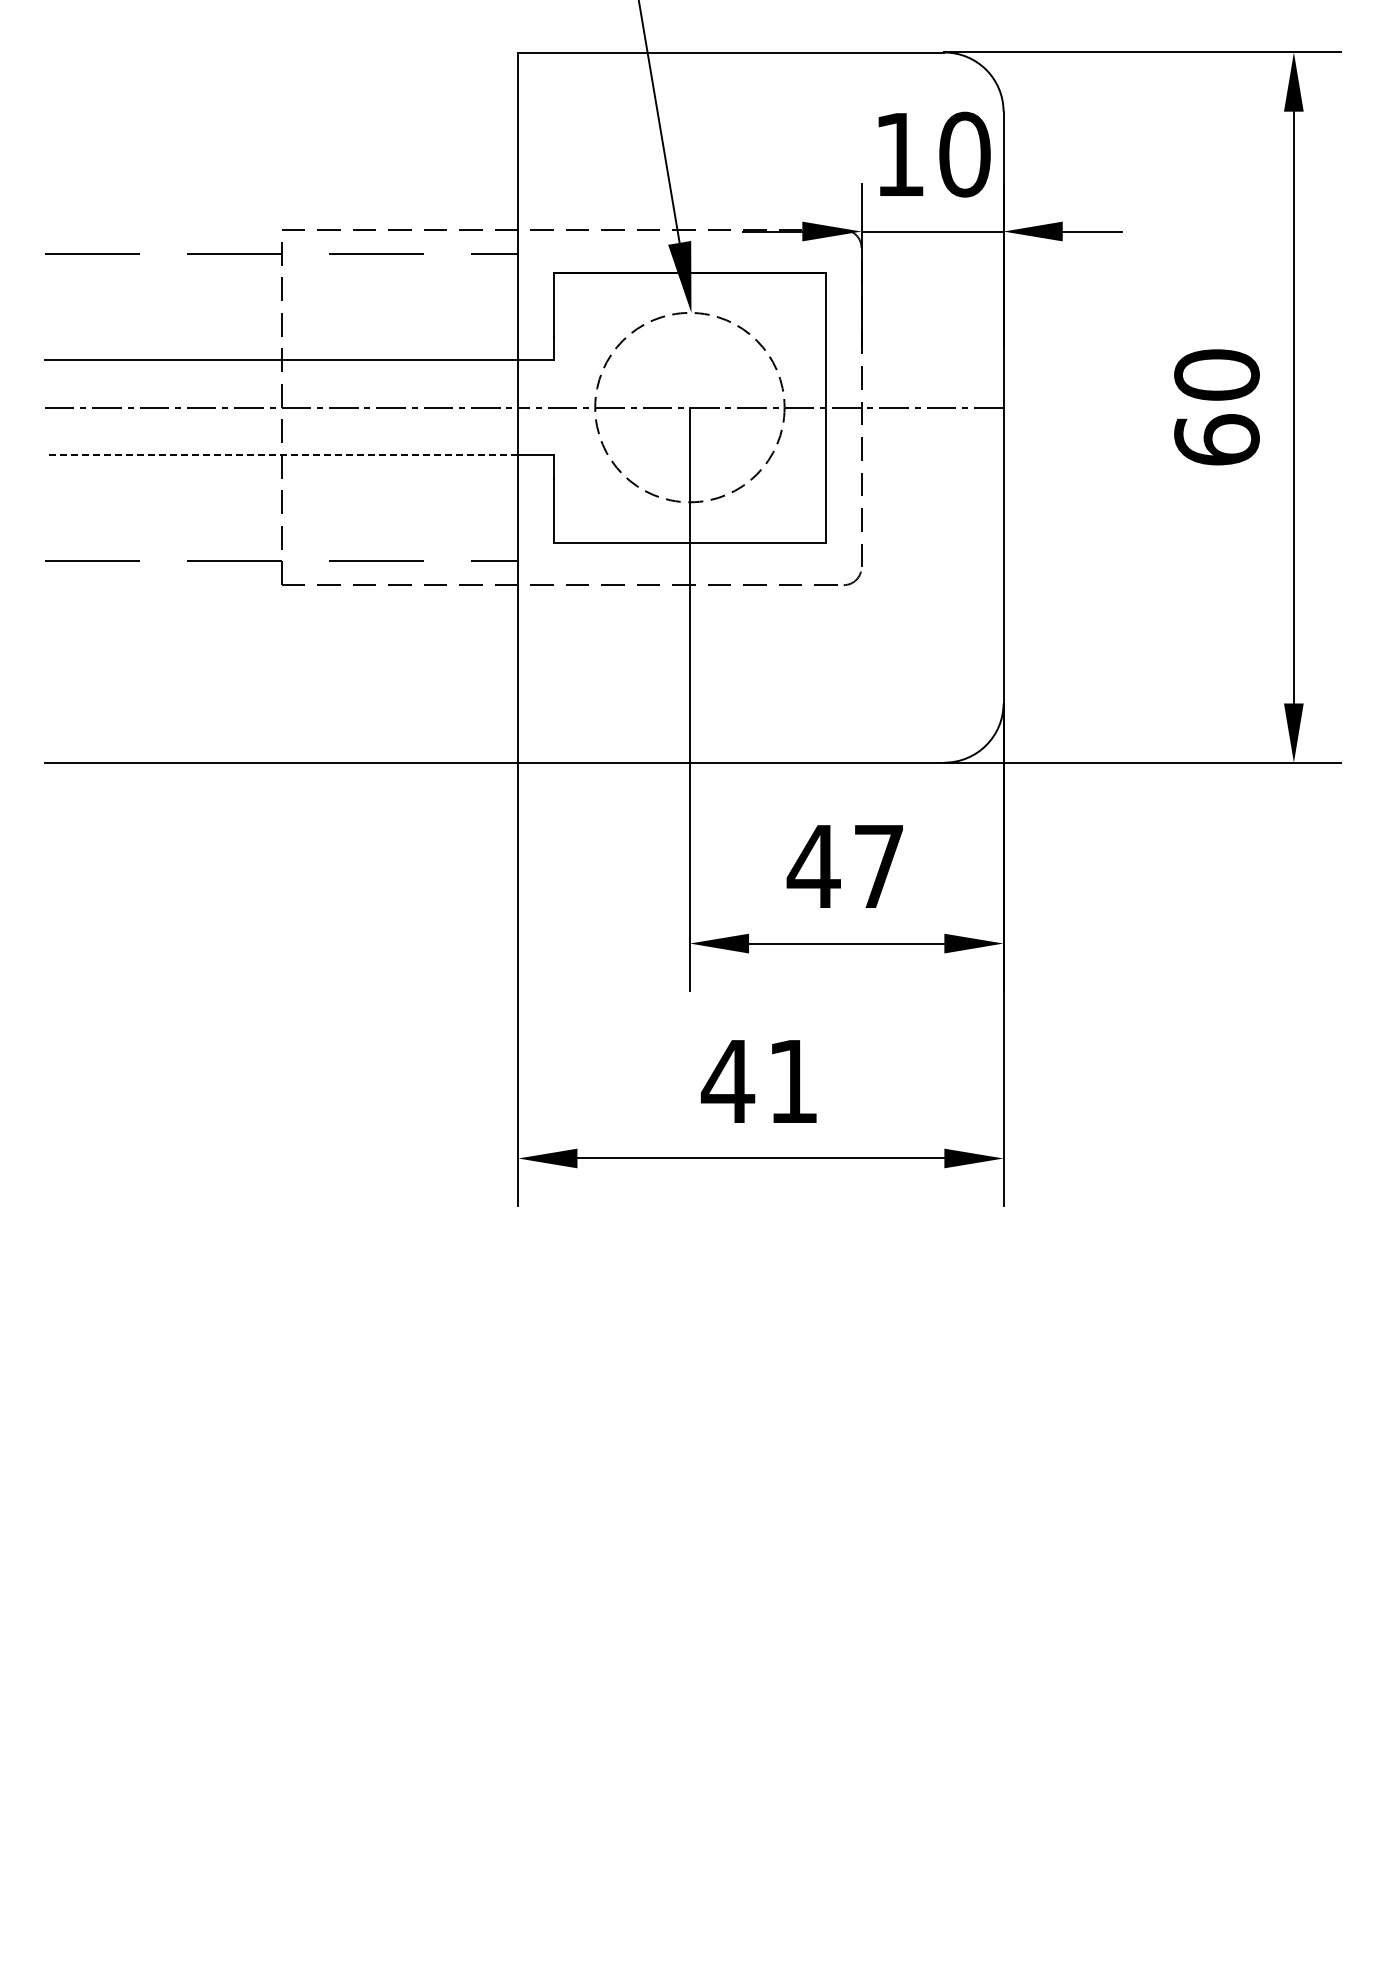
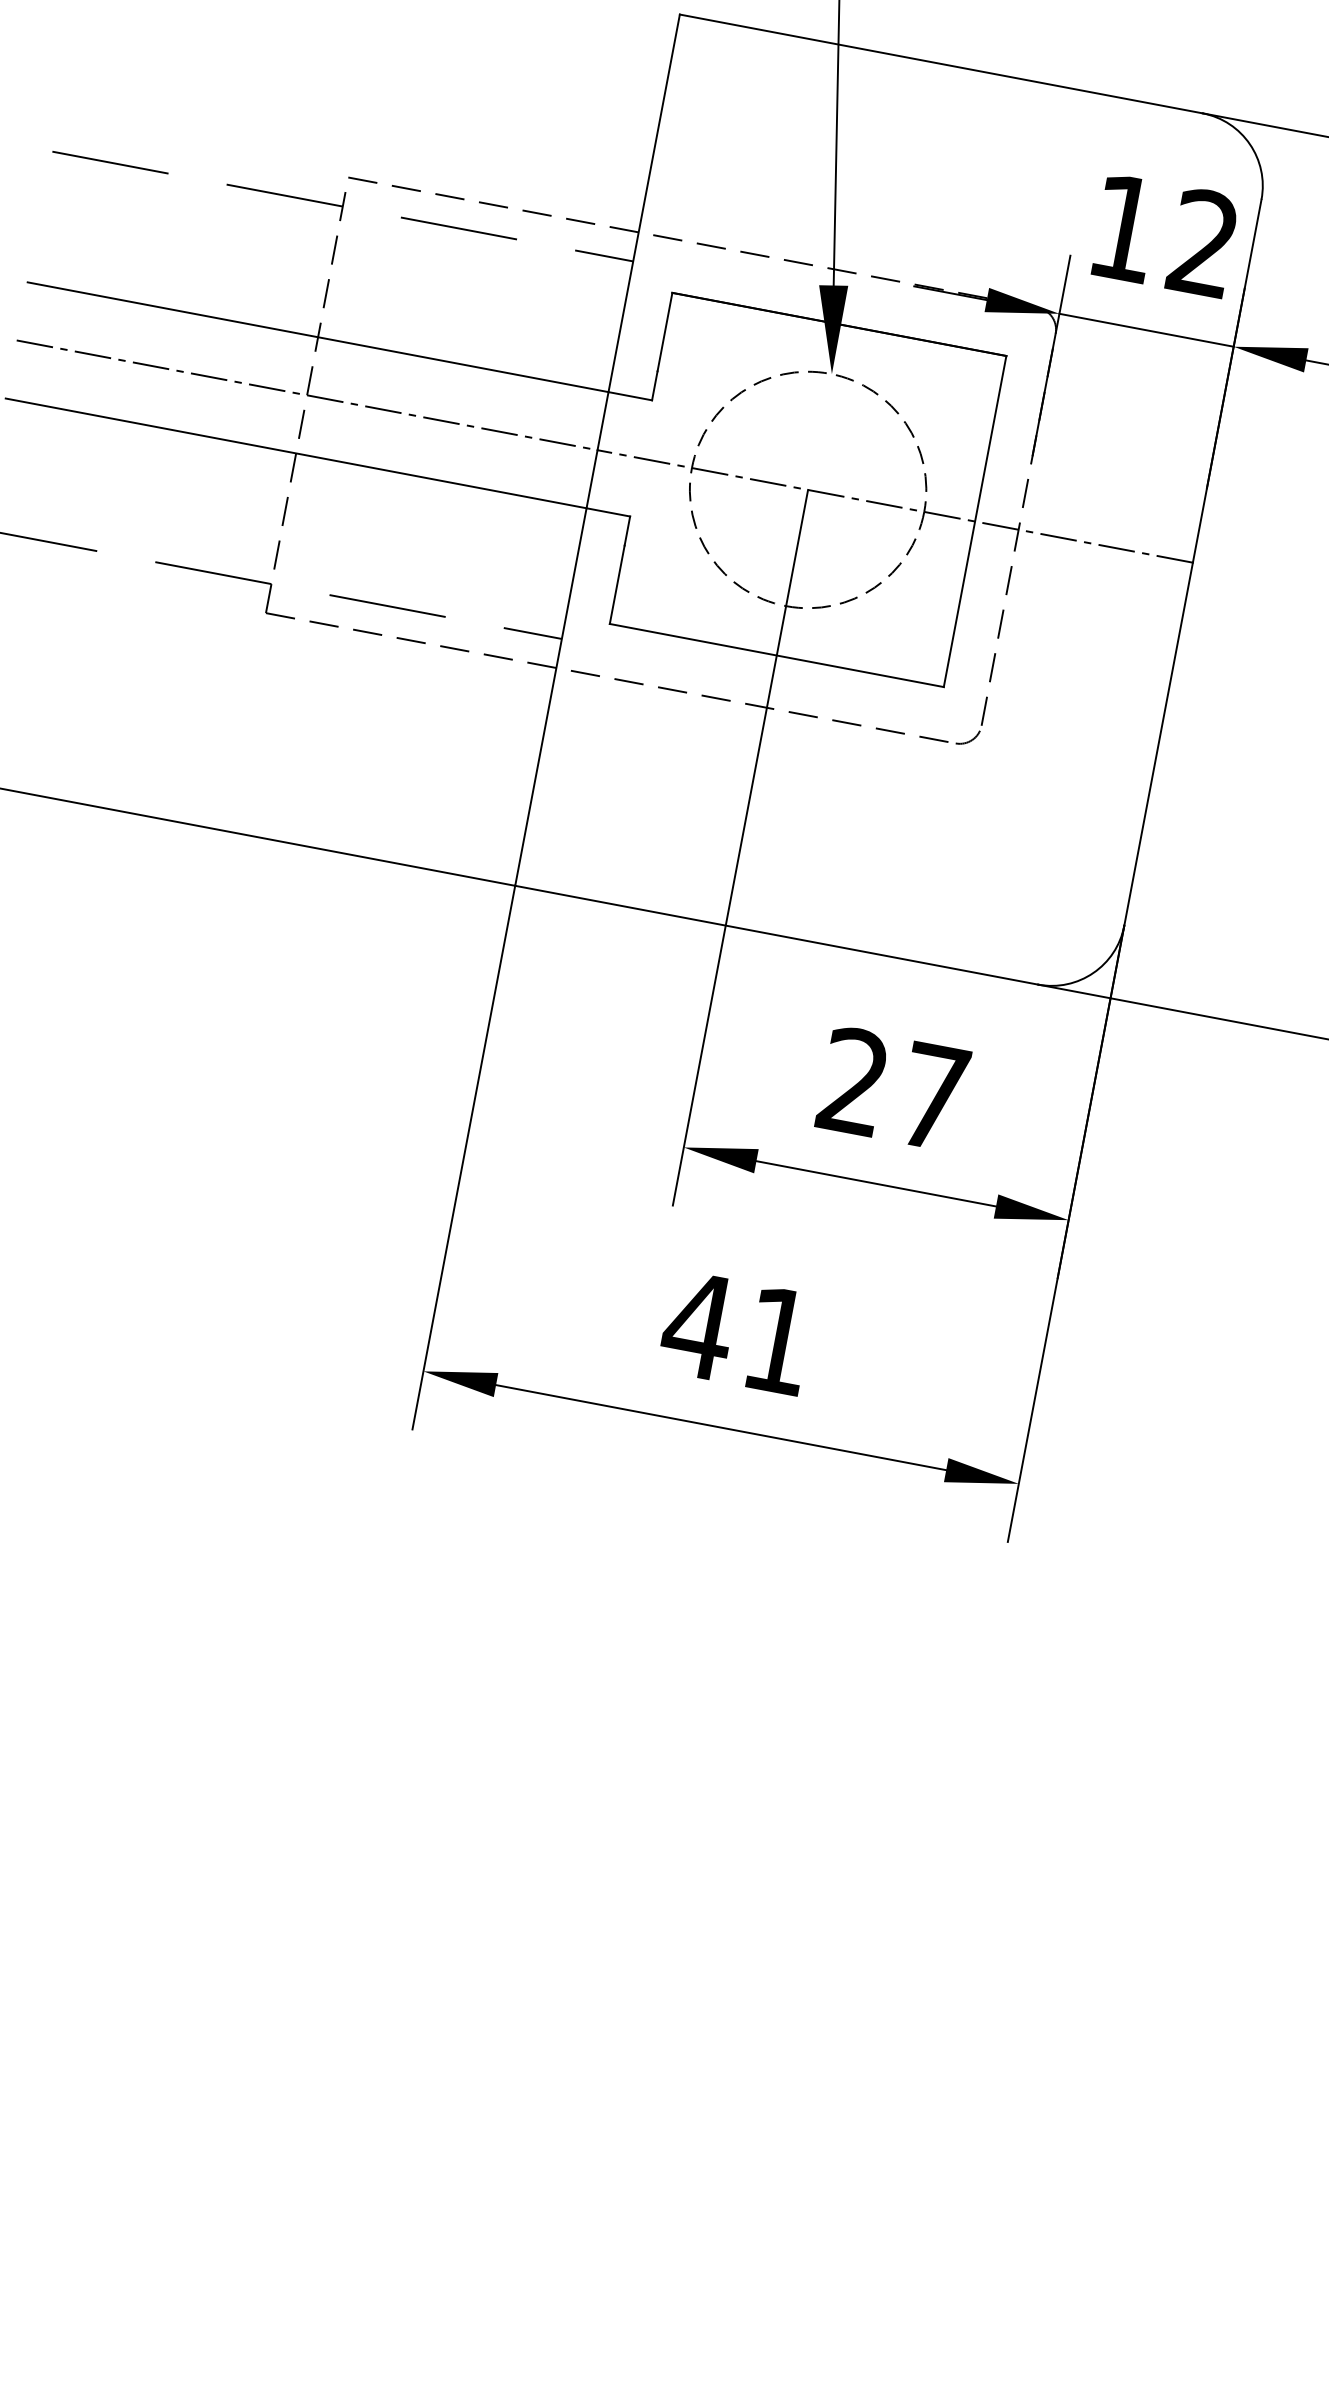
text: (964, 154) -> (1203, 243), 10 -> 12
line: (281, 454) -> (296, 452), dashed -> solid
text: (813, 865) -> (853, 1080), 47 -> 27

